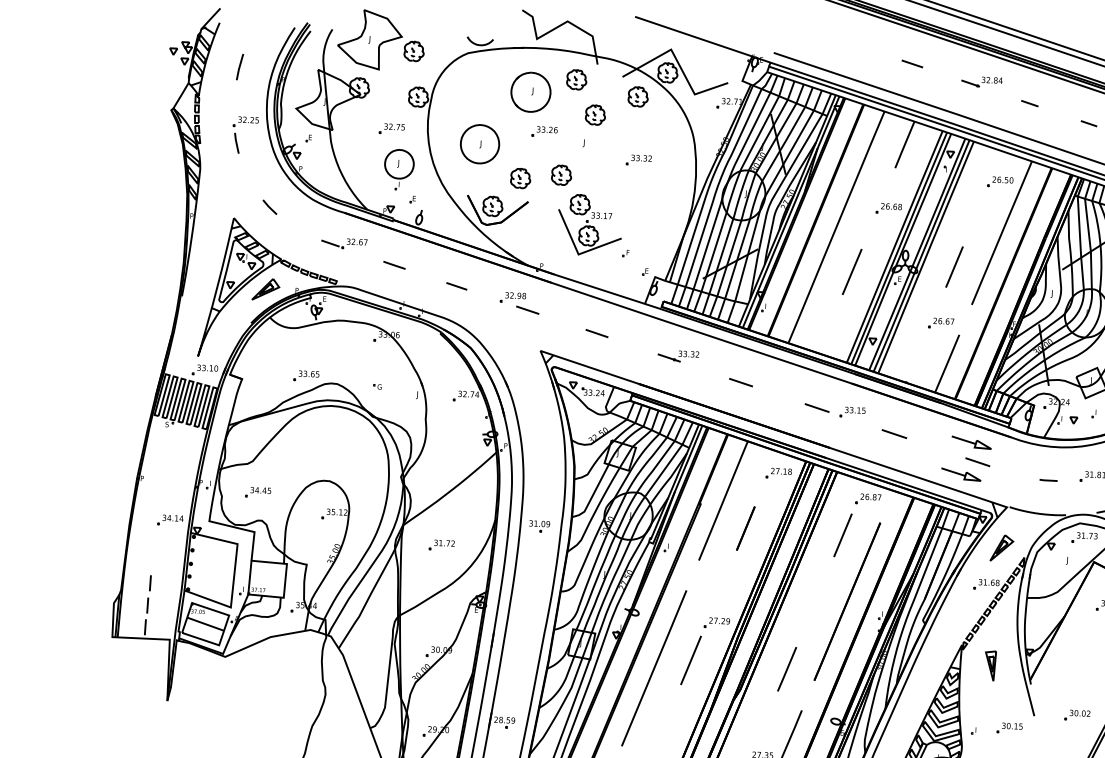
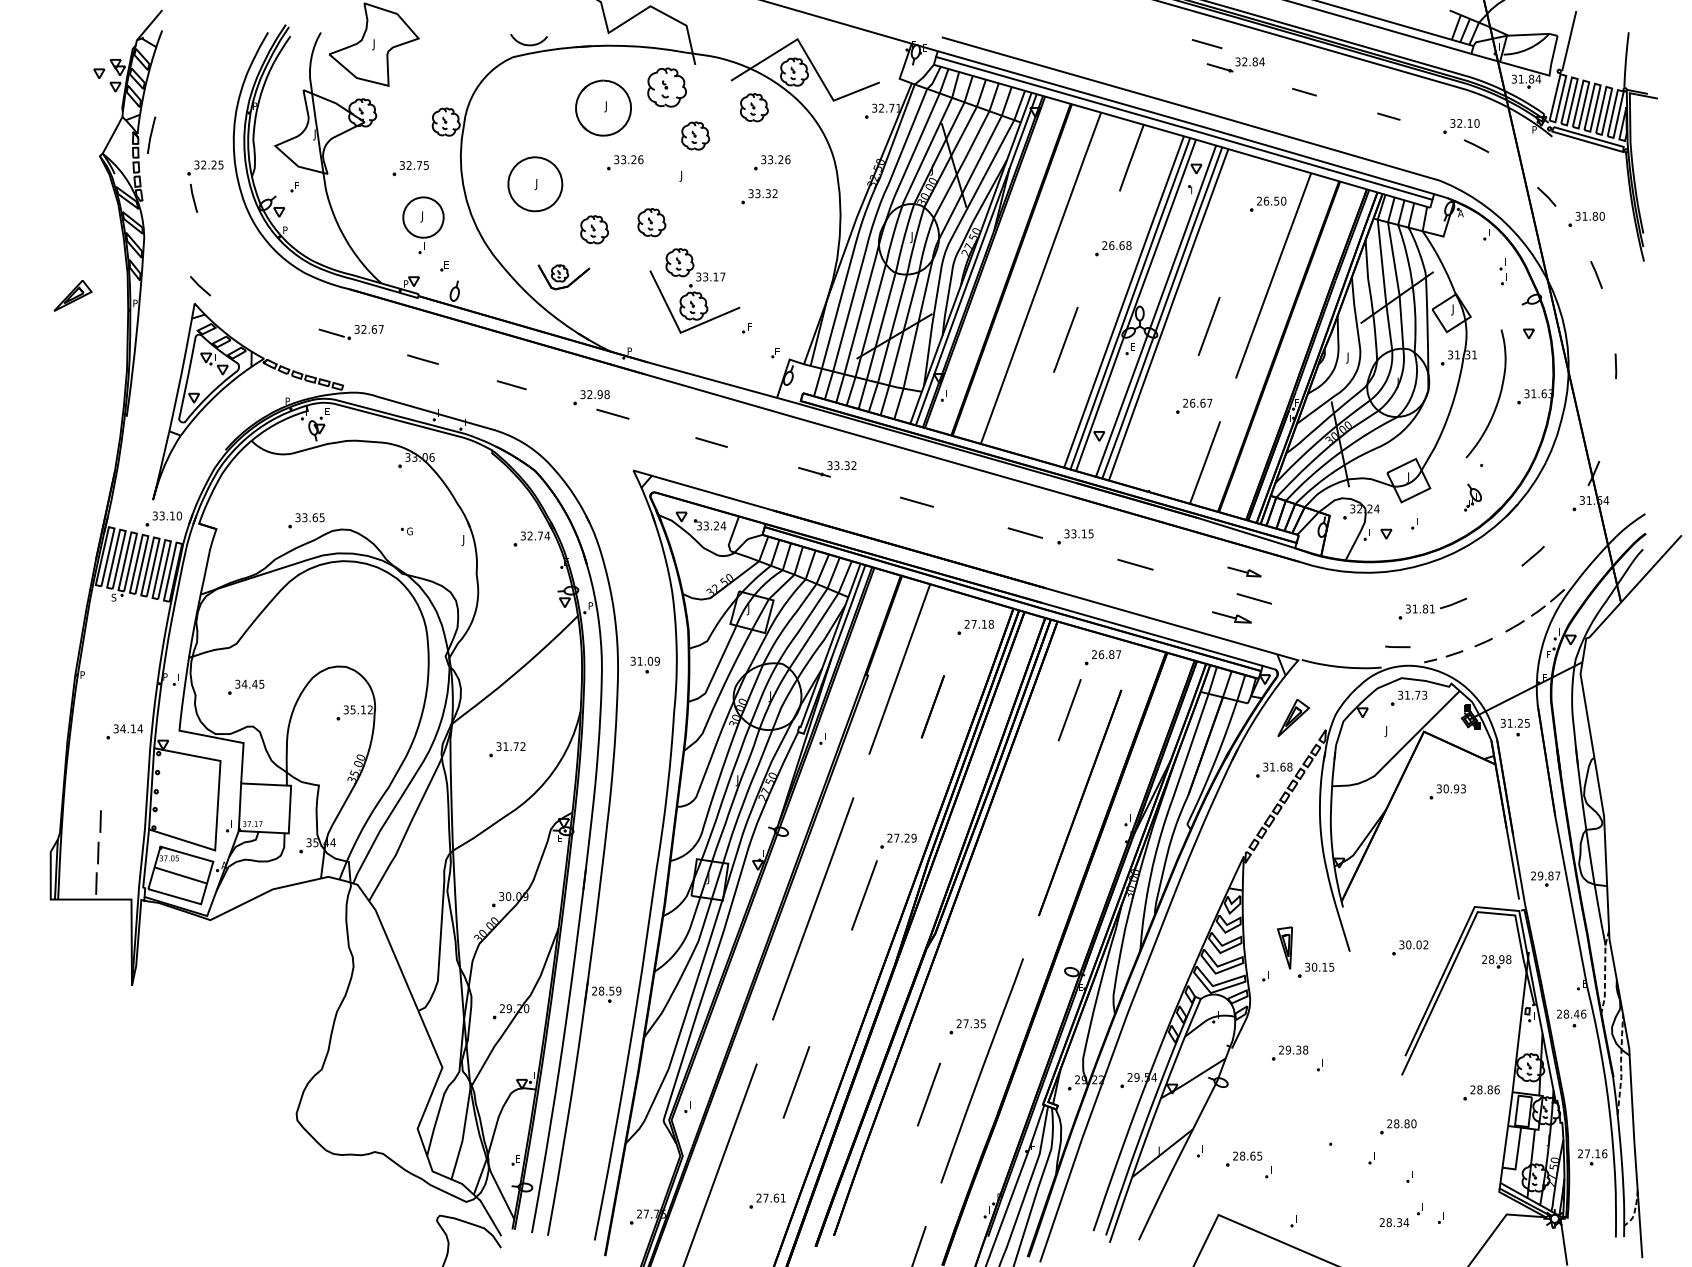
part: (413, 50) -> (436, 57), removed
line: (911, 64) -> (1206, 44), moved
line: (240, 66) -> (151, 134), moved
part: (576, 79) -> (666, 87), size x1.4
part: (649, 136) -> (772, 162), added
line: (269, 207) -> (200, 286), moved
part: (497, 211) -> (563, 277), size x0.6
part: (265, 289) -> (72, 295), moved
part: (971, 442) -> (1244, 571), size x0.6
part: (960, 474) -> (1231, 617), size x0.7
line: (1048, 480) -> (1397, 646), moved
part: (539, 526) -> (644, 664), moved
part: (990, 665) -> (1284, 947), moved
line: (786, 669) -> (999, 901), removed

